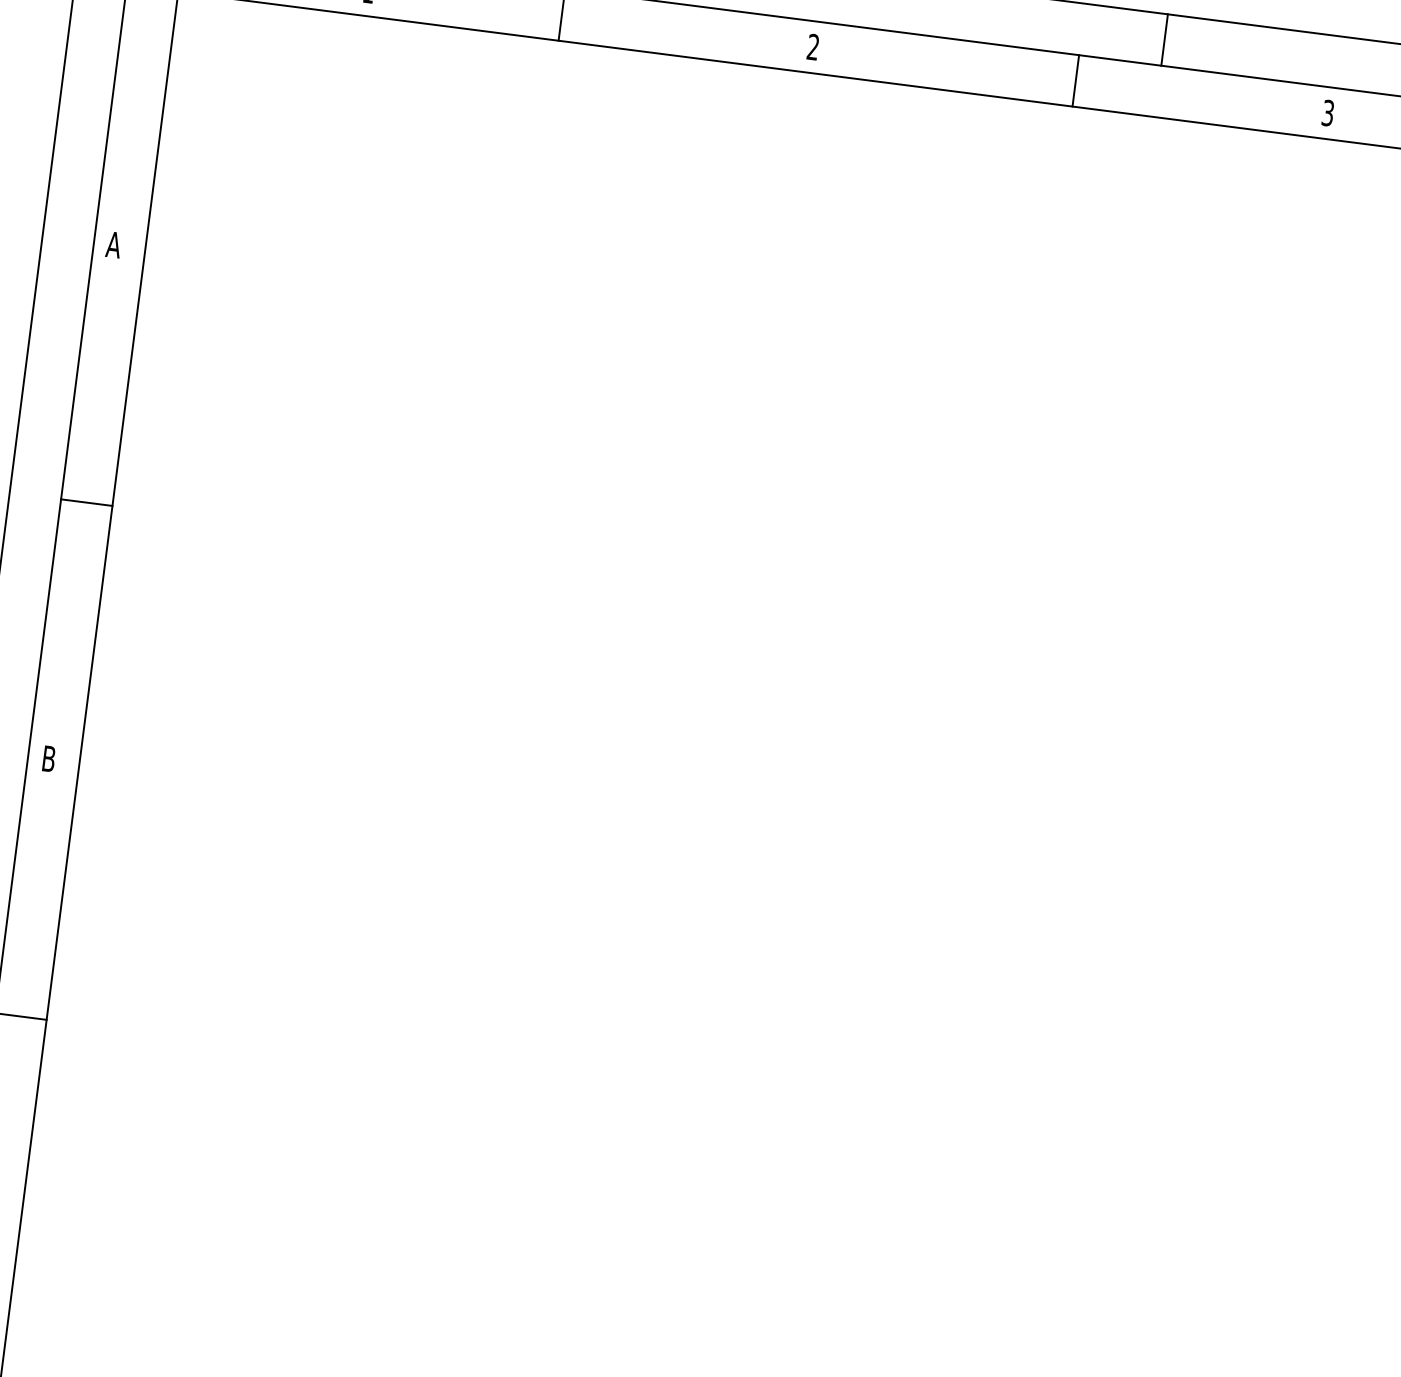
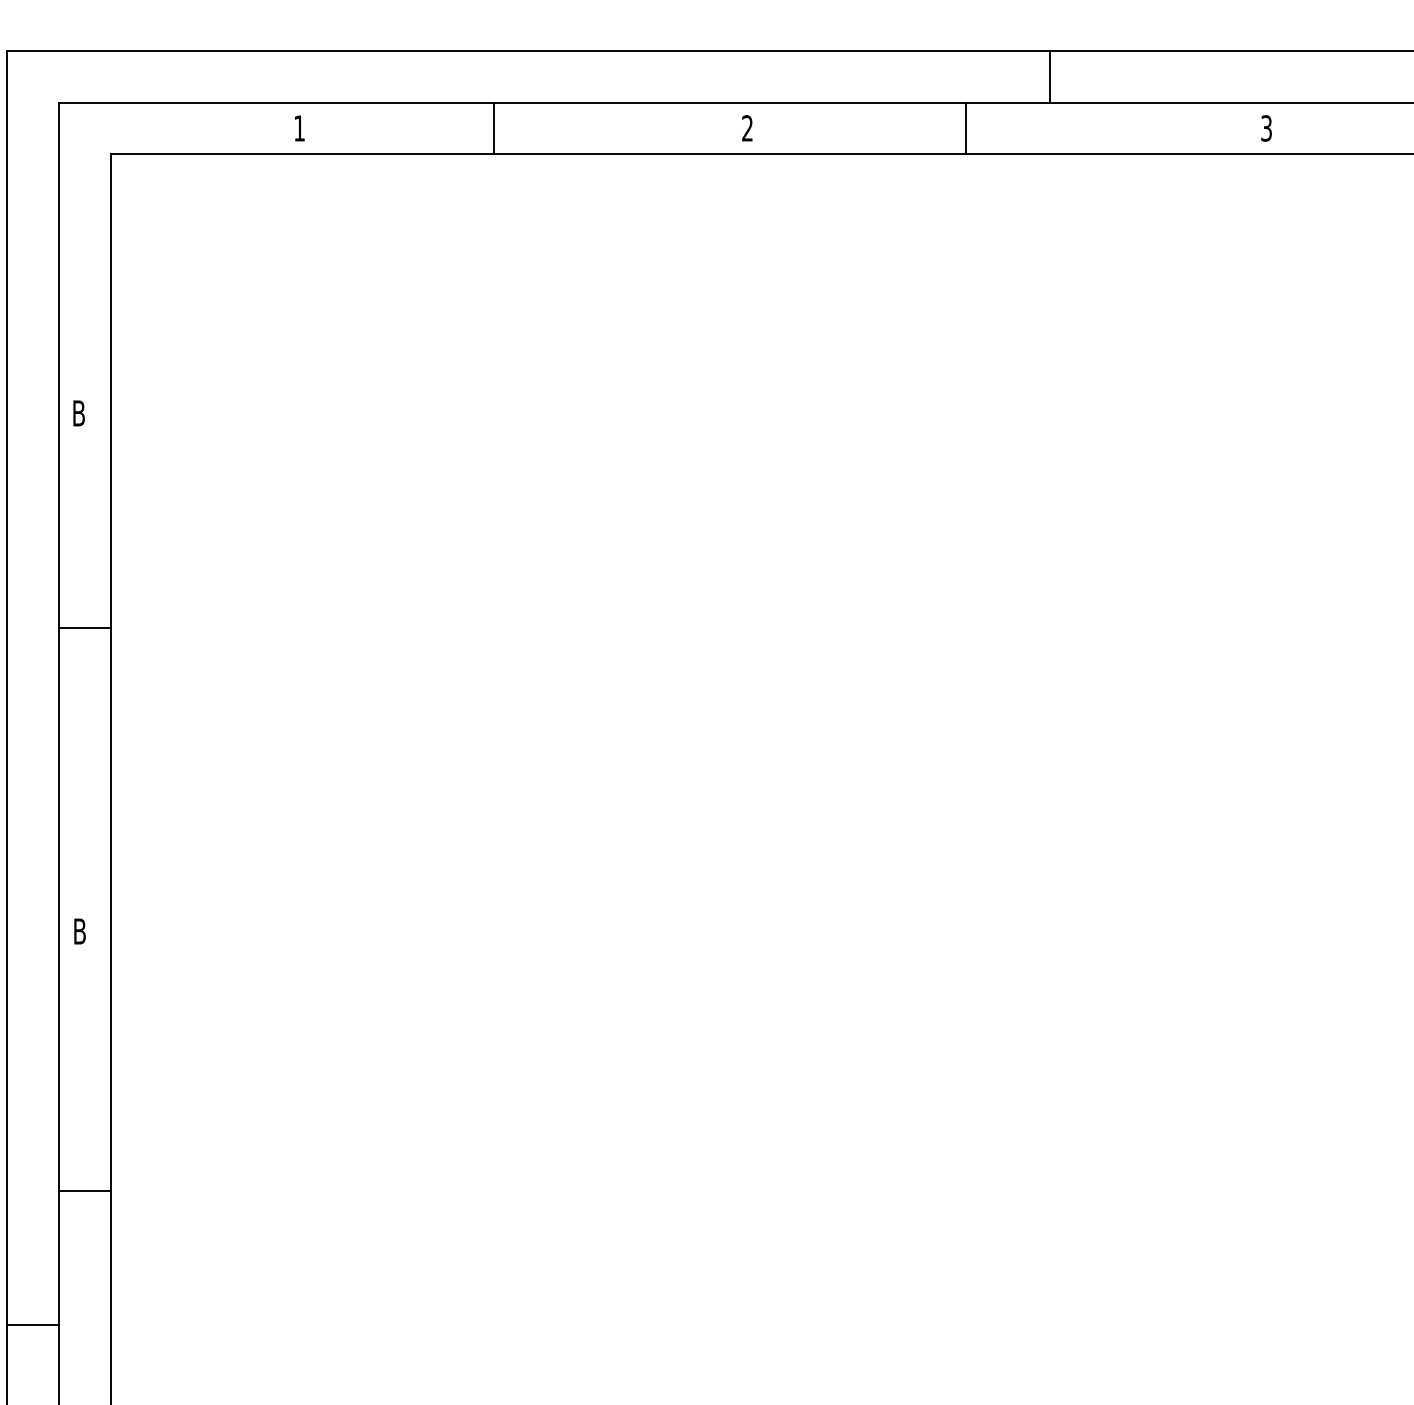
line: (1165, 39) -> (1050, 76), moved
line: (1076, 80) -> (966, 128), moved
text: (113, 244) -> (78, 413), A -> B
line: (86, 502) -> (84, 628), moved

